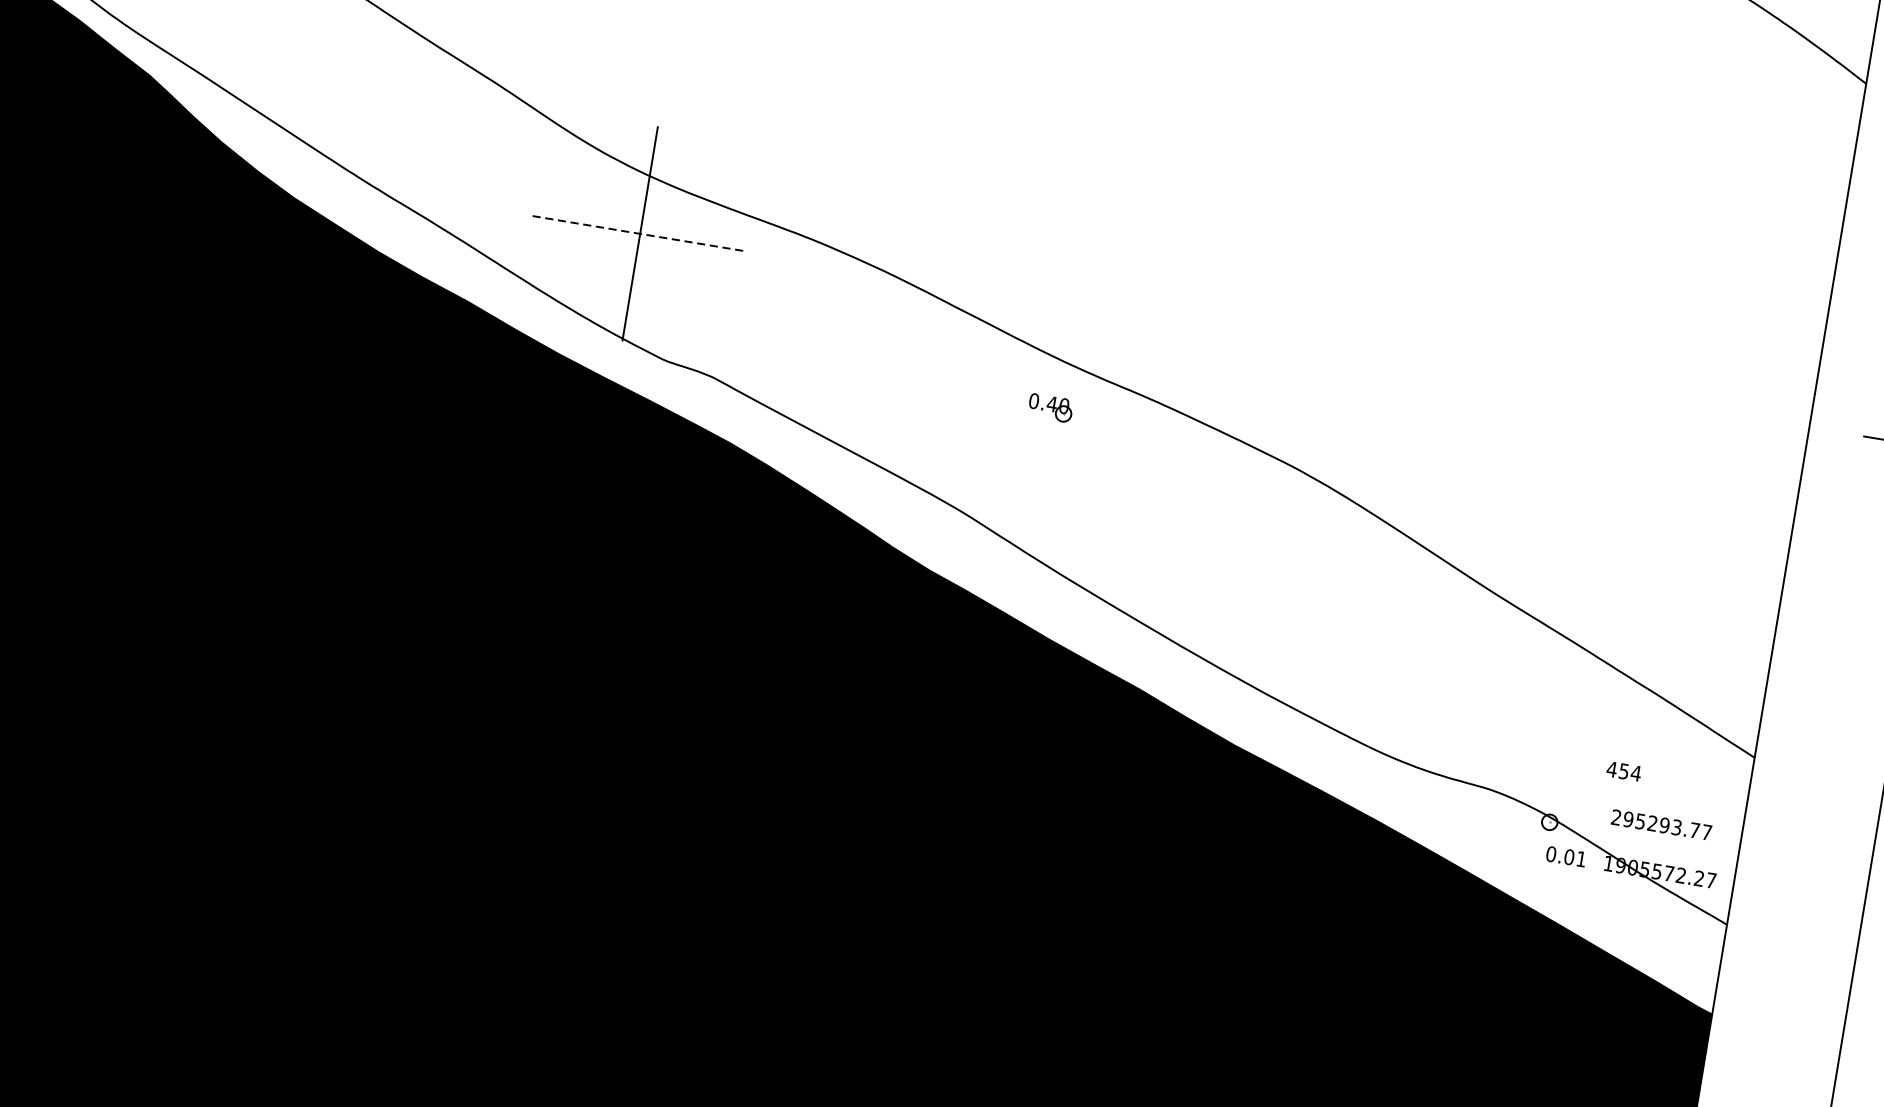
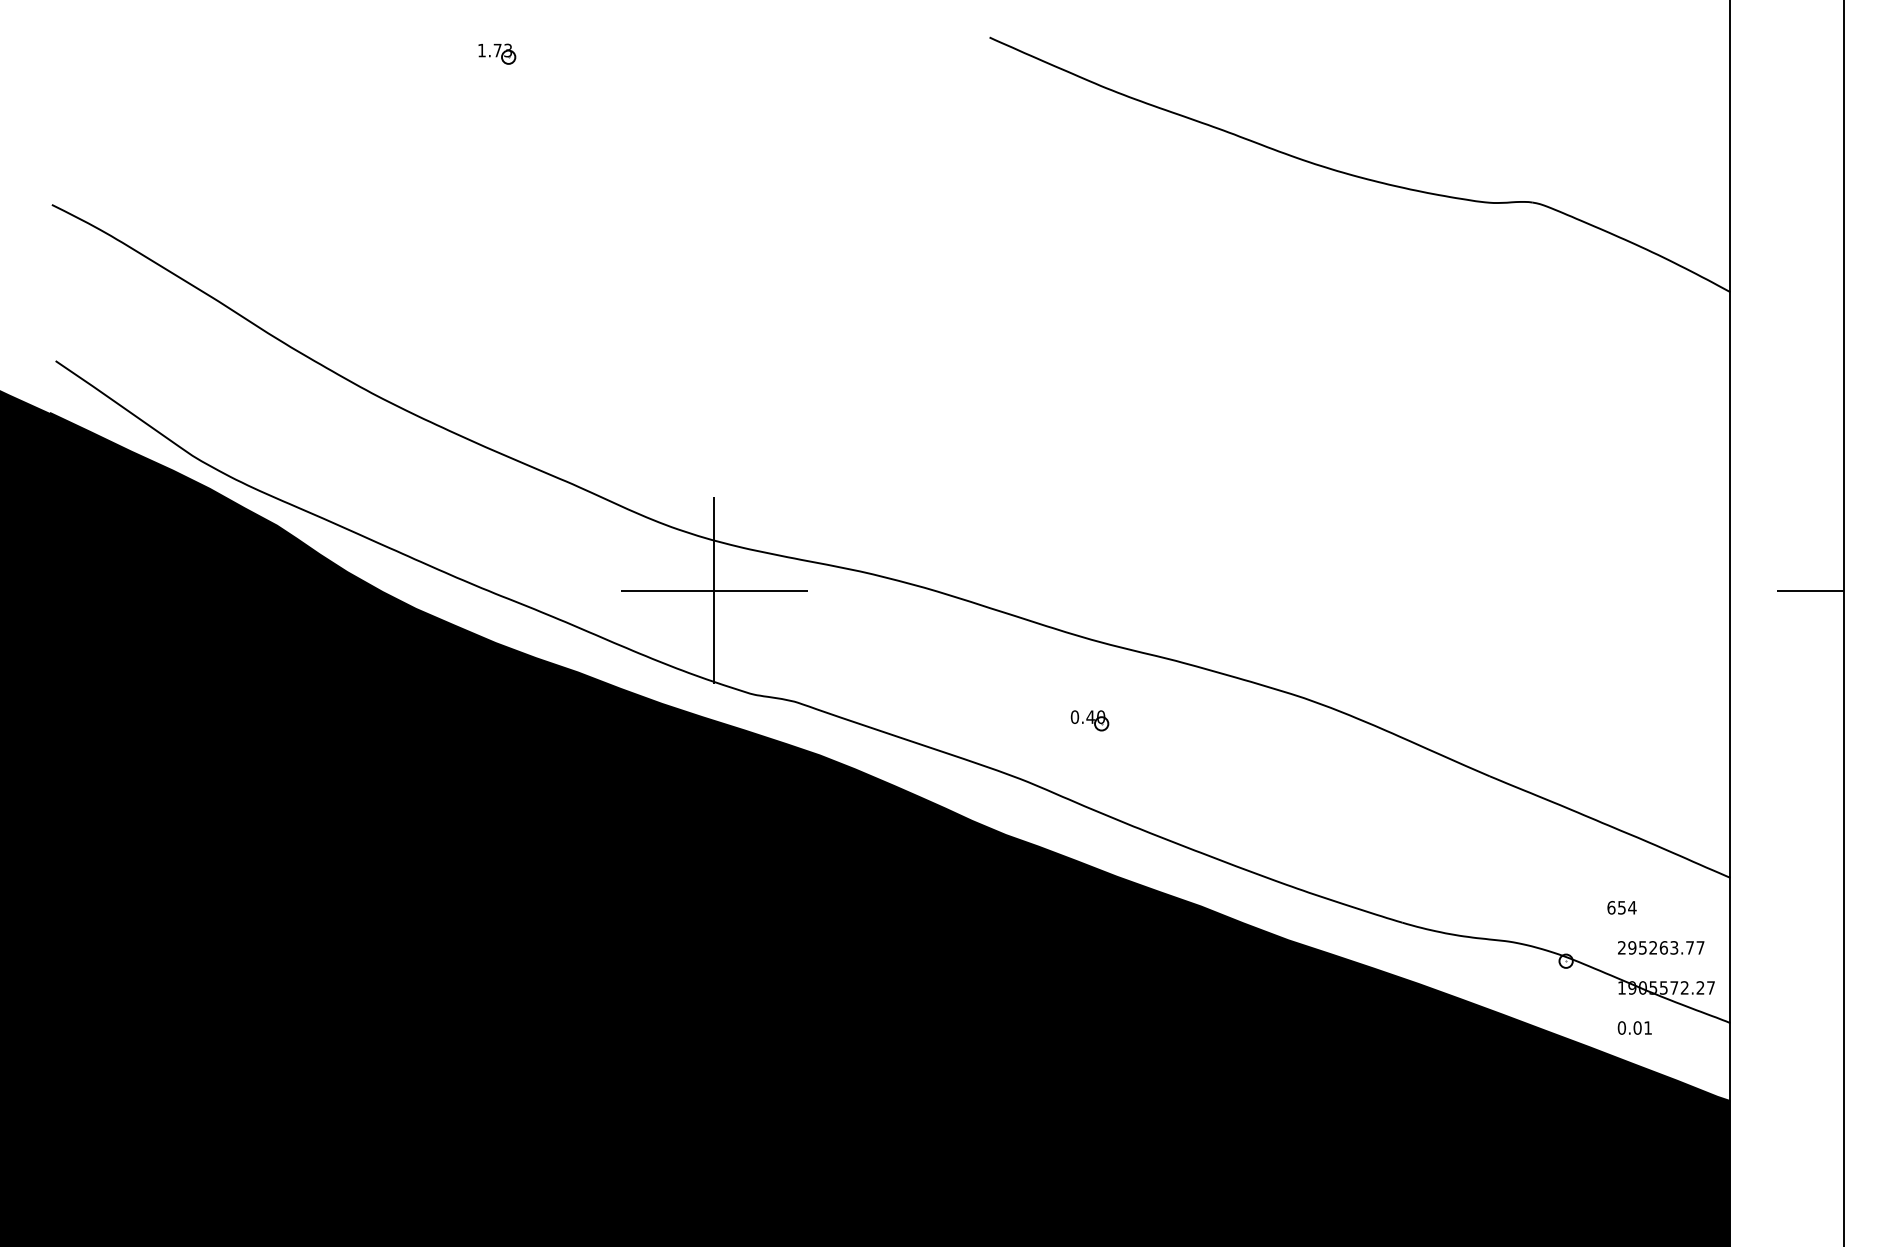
line: (640, 233) -> (714, 590), dashed -> solid
part: (1050, 407) -> (1089, 720), moved
text: (1612, 769) -> (1611, 907), 454 -> 654
text: (1664, 825) -> (1663, 947), 295293.77 -> 295263.77
text: (1565, 856) -> (1634, 1027), moved

